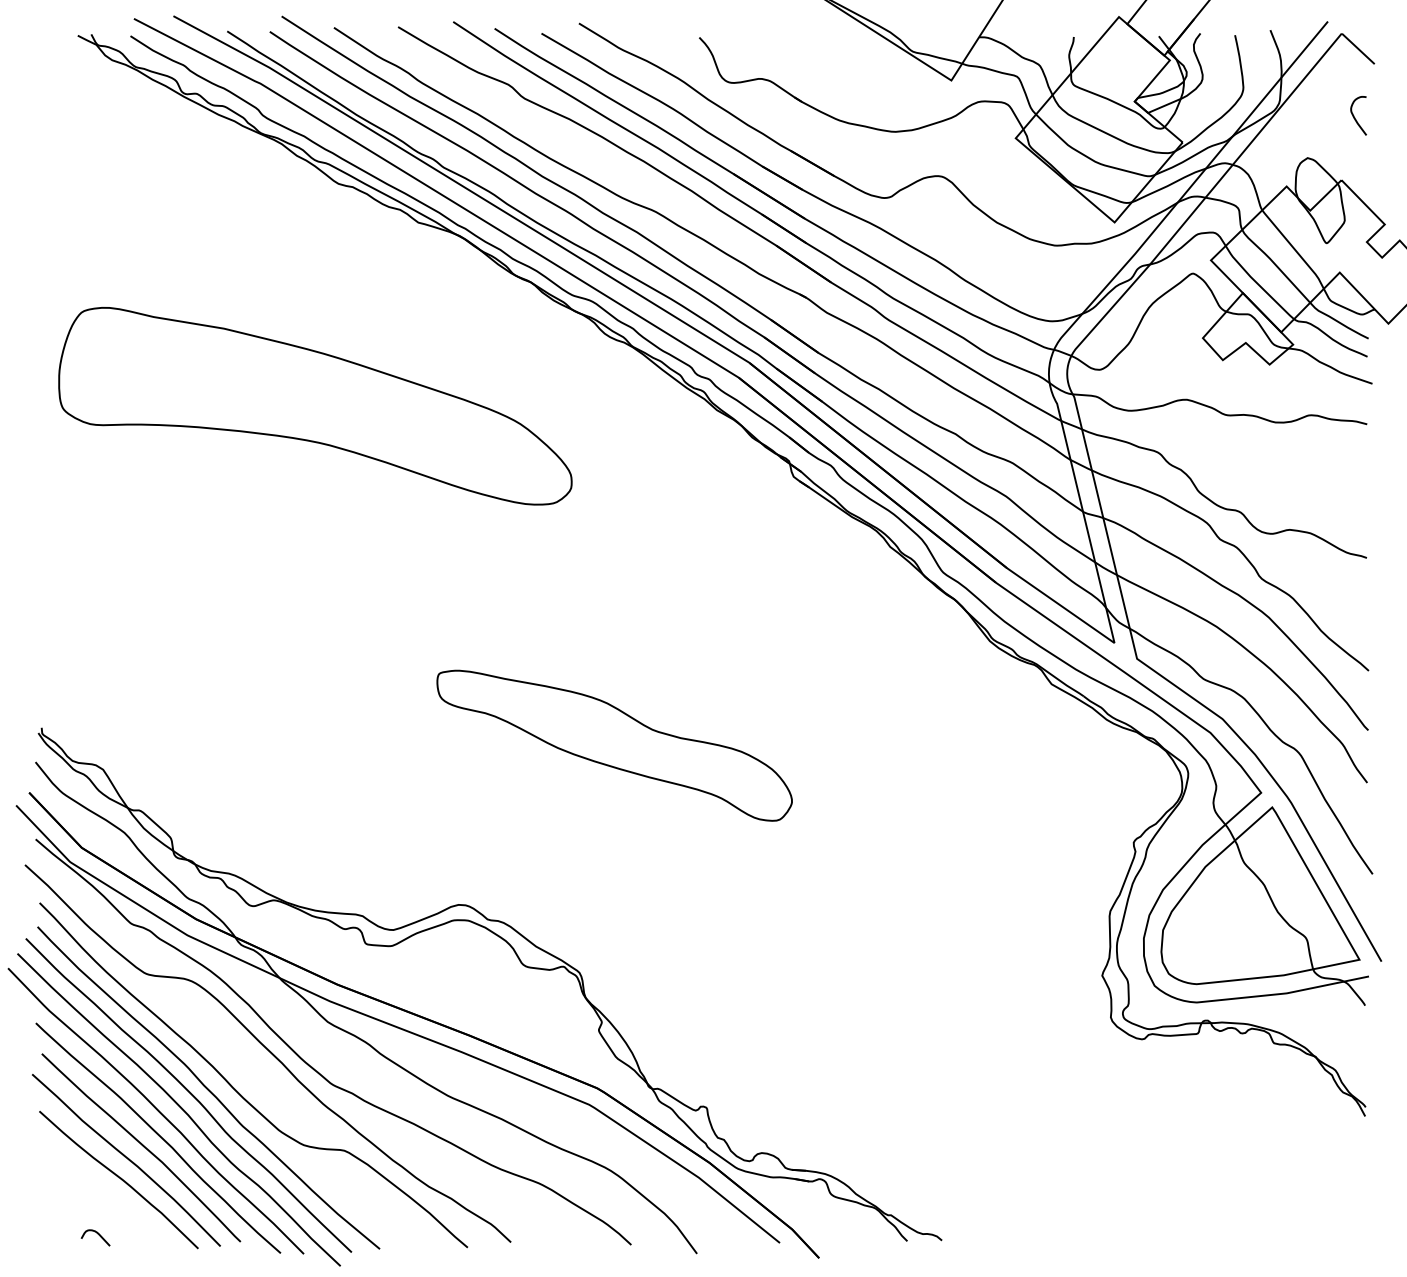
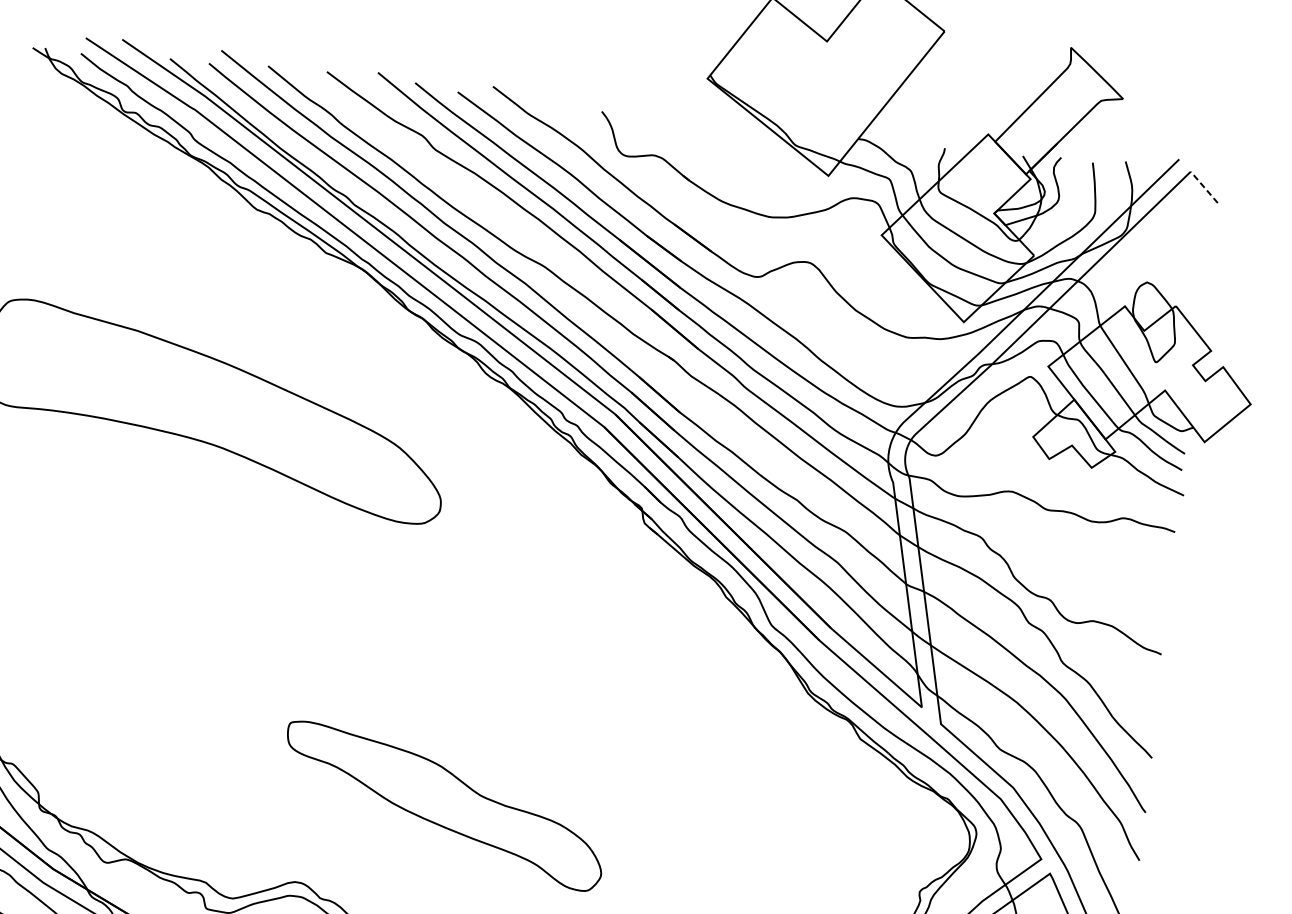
line: (1358, 48) -> (1204, 187), solid -> dashed
curve: (1355, 117) -> (1194, 250), removed
part: (614, 745) -> (444, 806), moved

